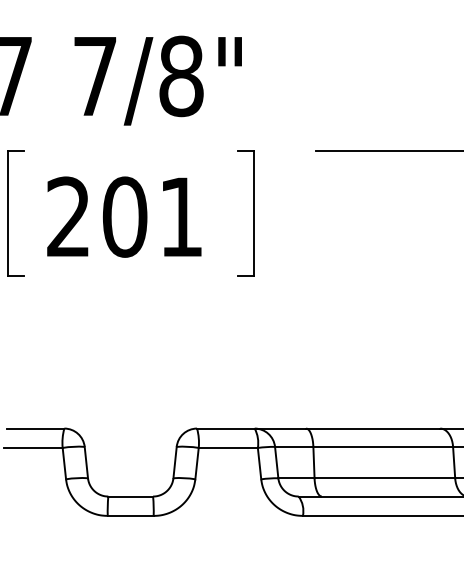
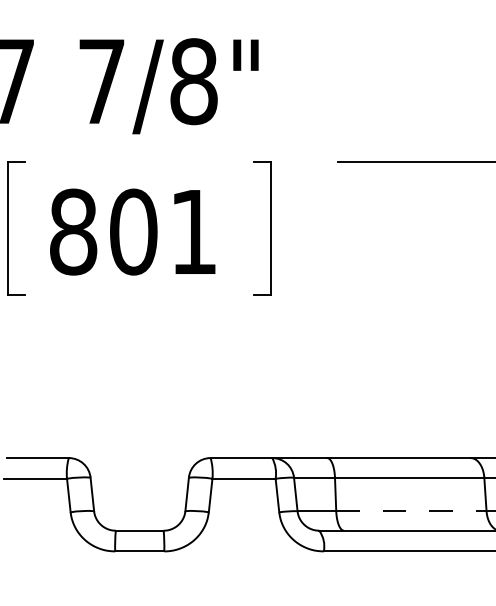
text: (68, 216) -> (73, 231), 201 -> 801
line: (384, 478) -> (411, 511), solid -> dashed

